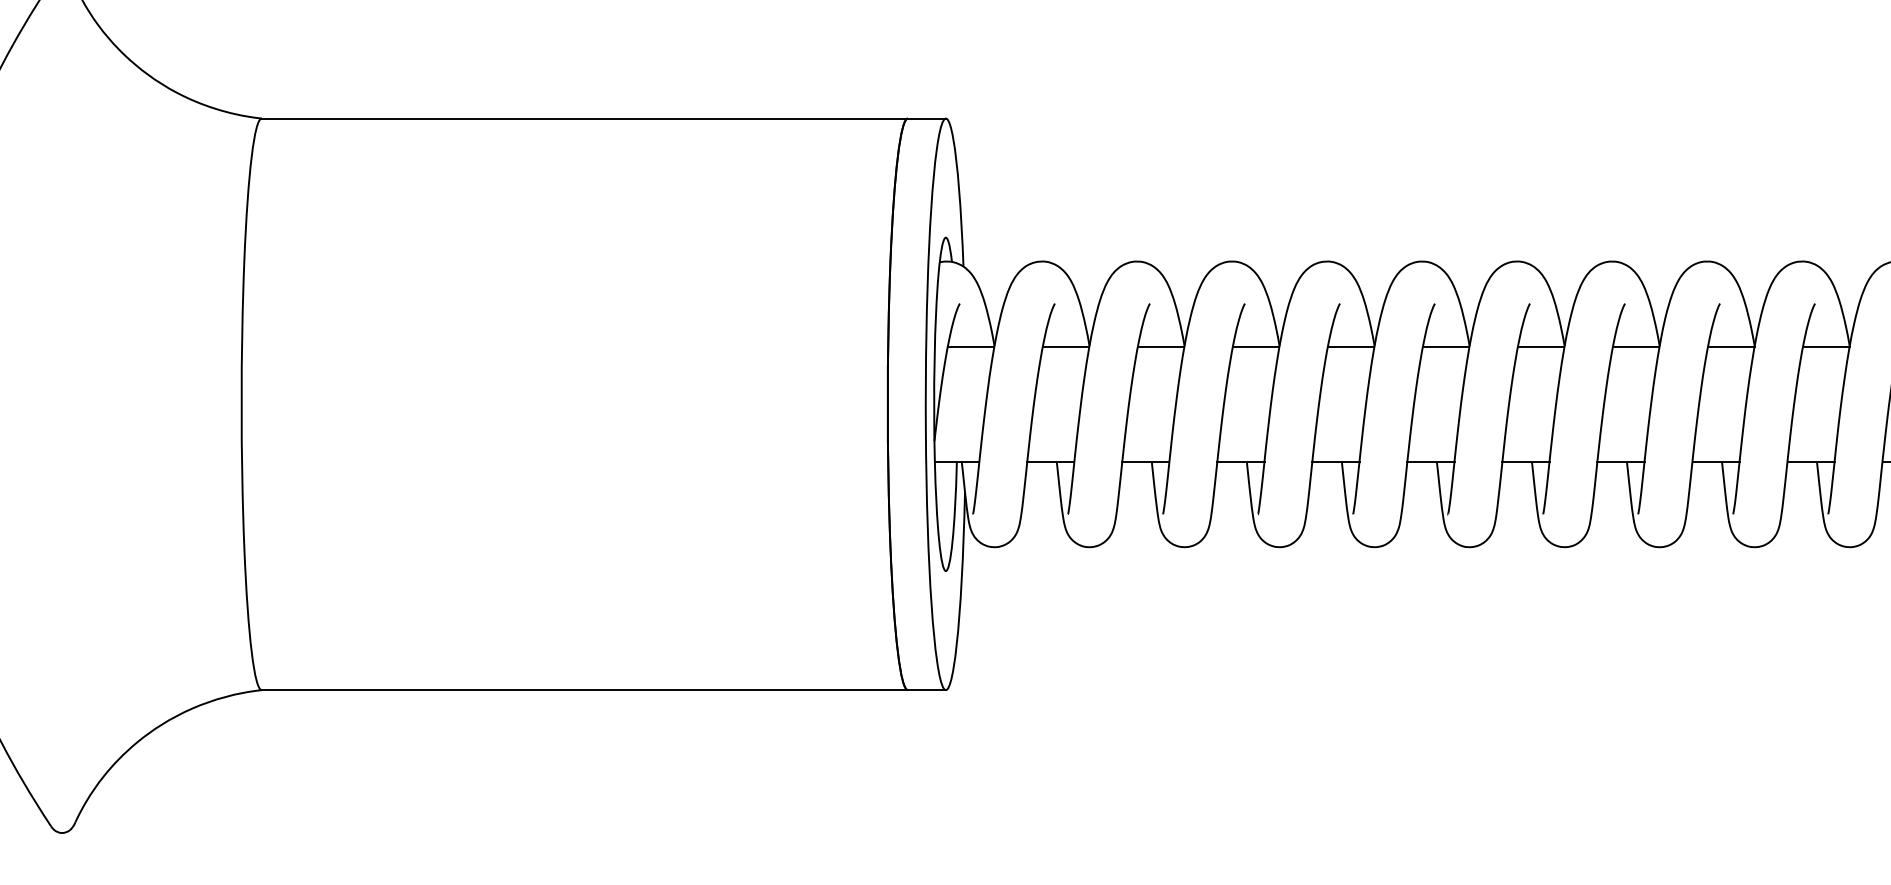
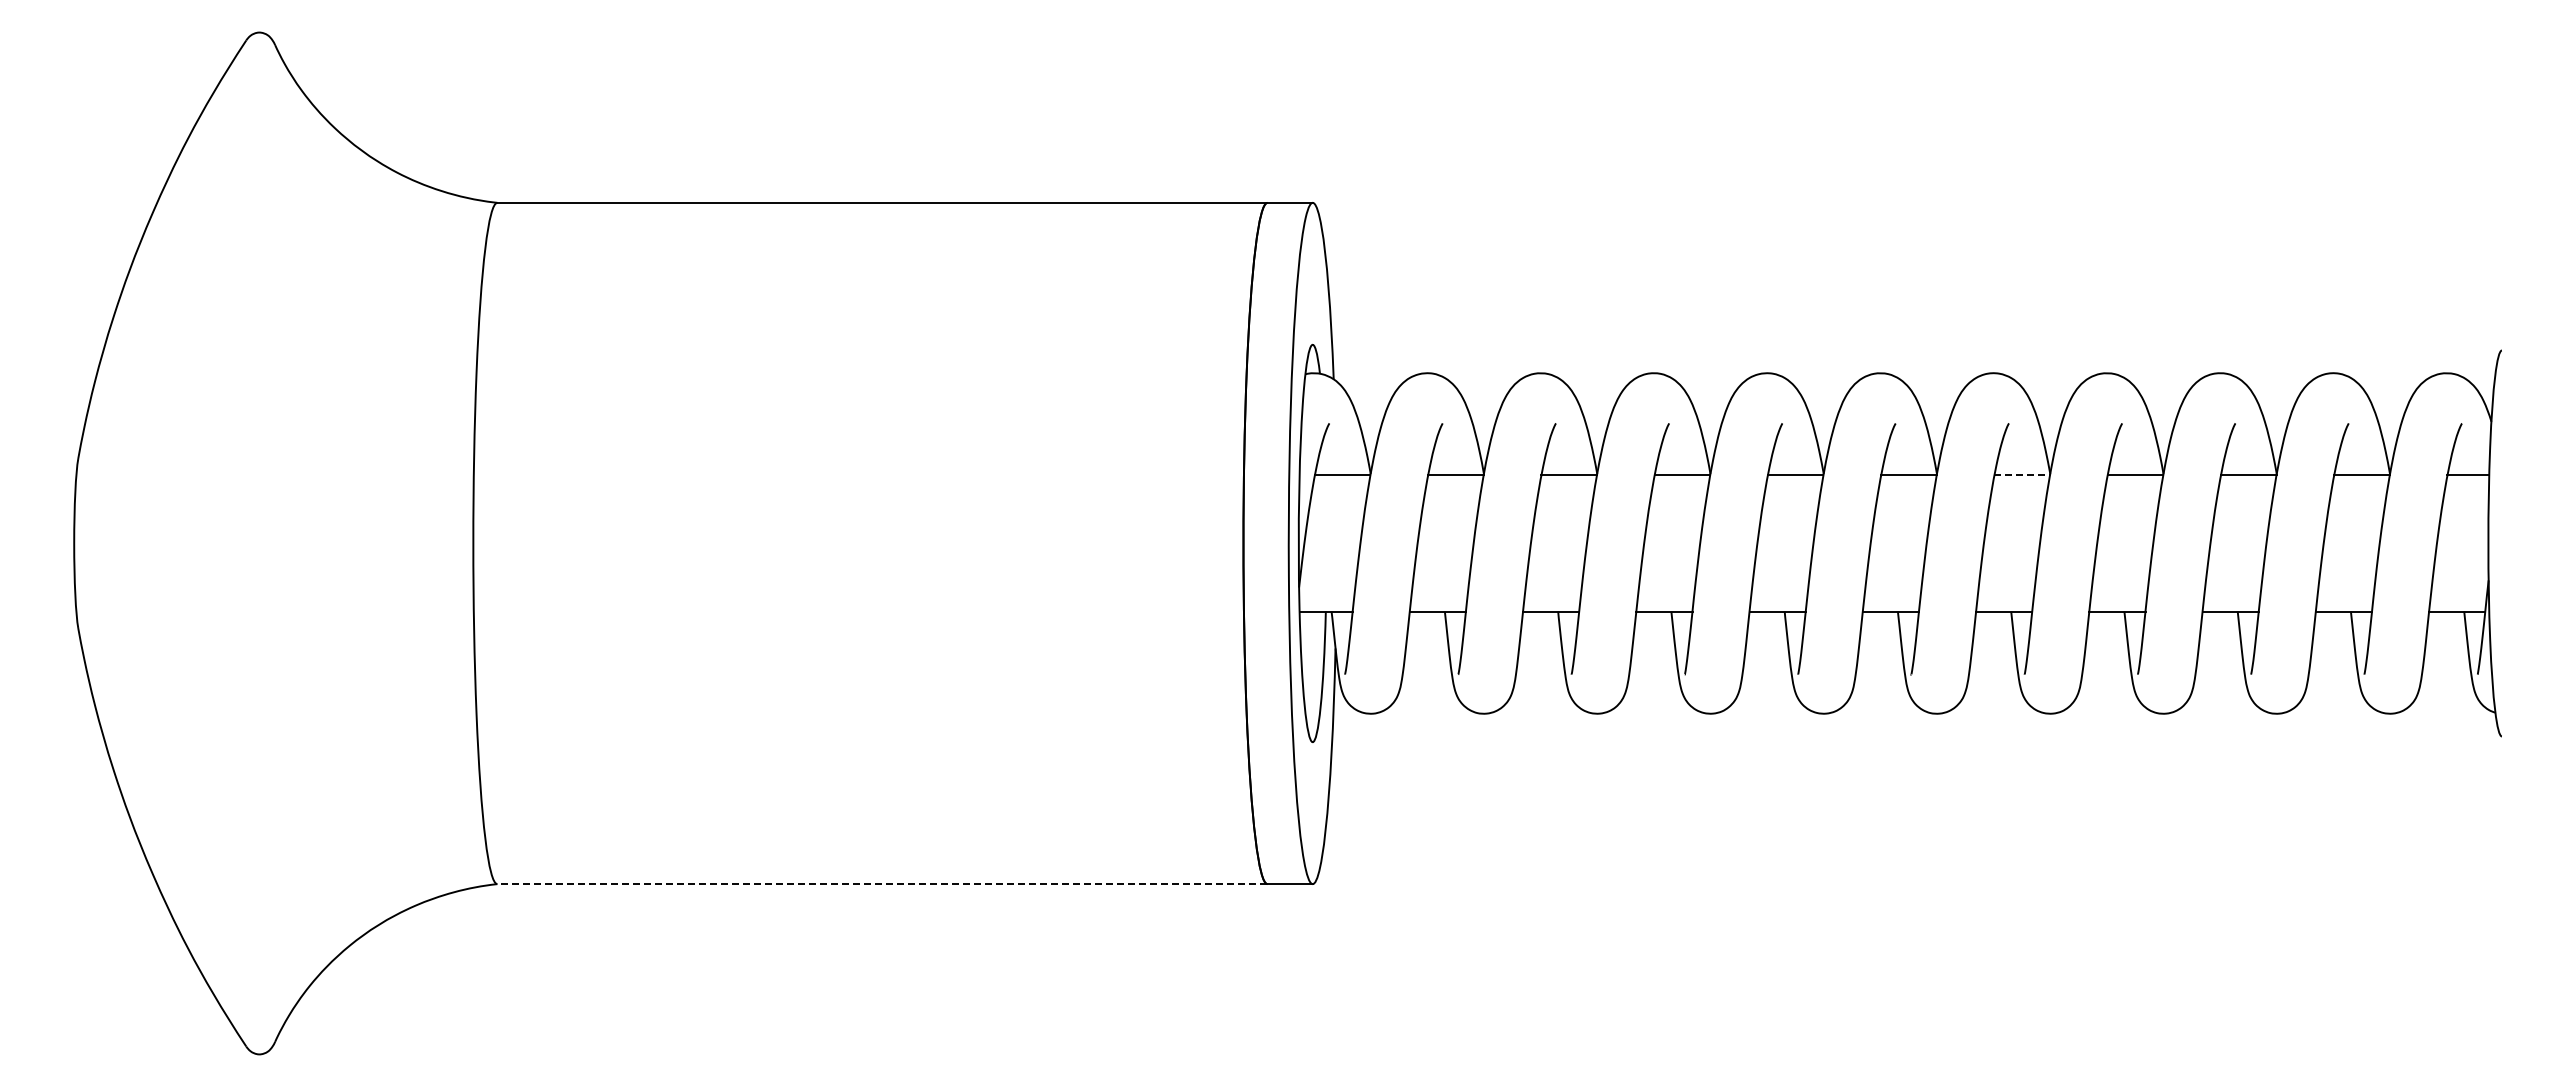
line: (1541, 347) -> (2022, 475), solid -> dashed
line: (584, 690) -> (881, 884), solid -> dashed

